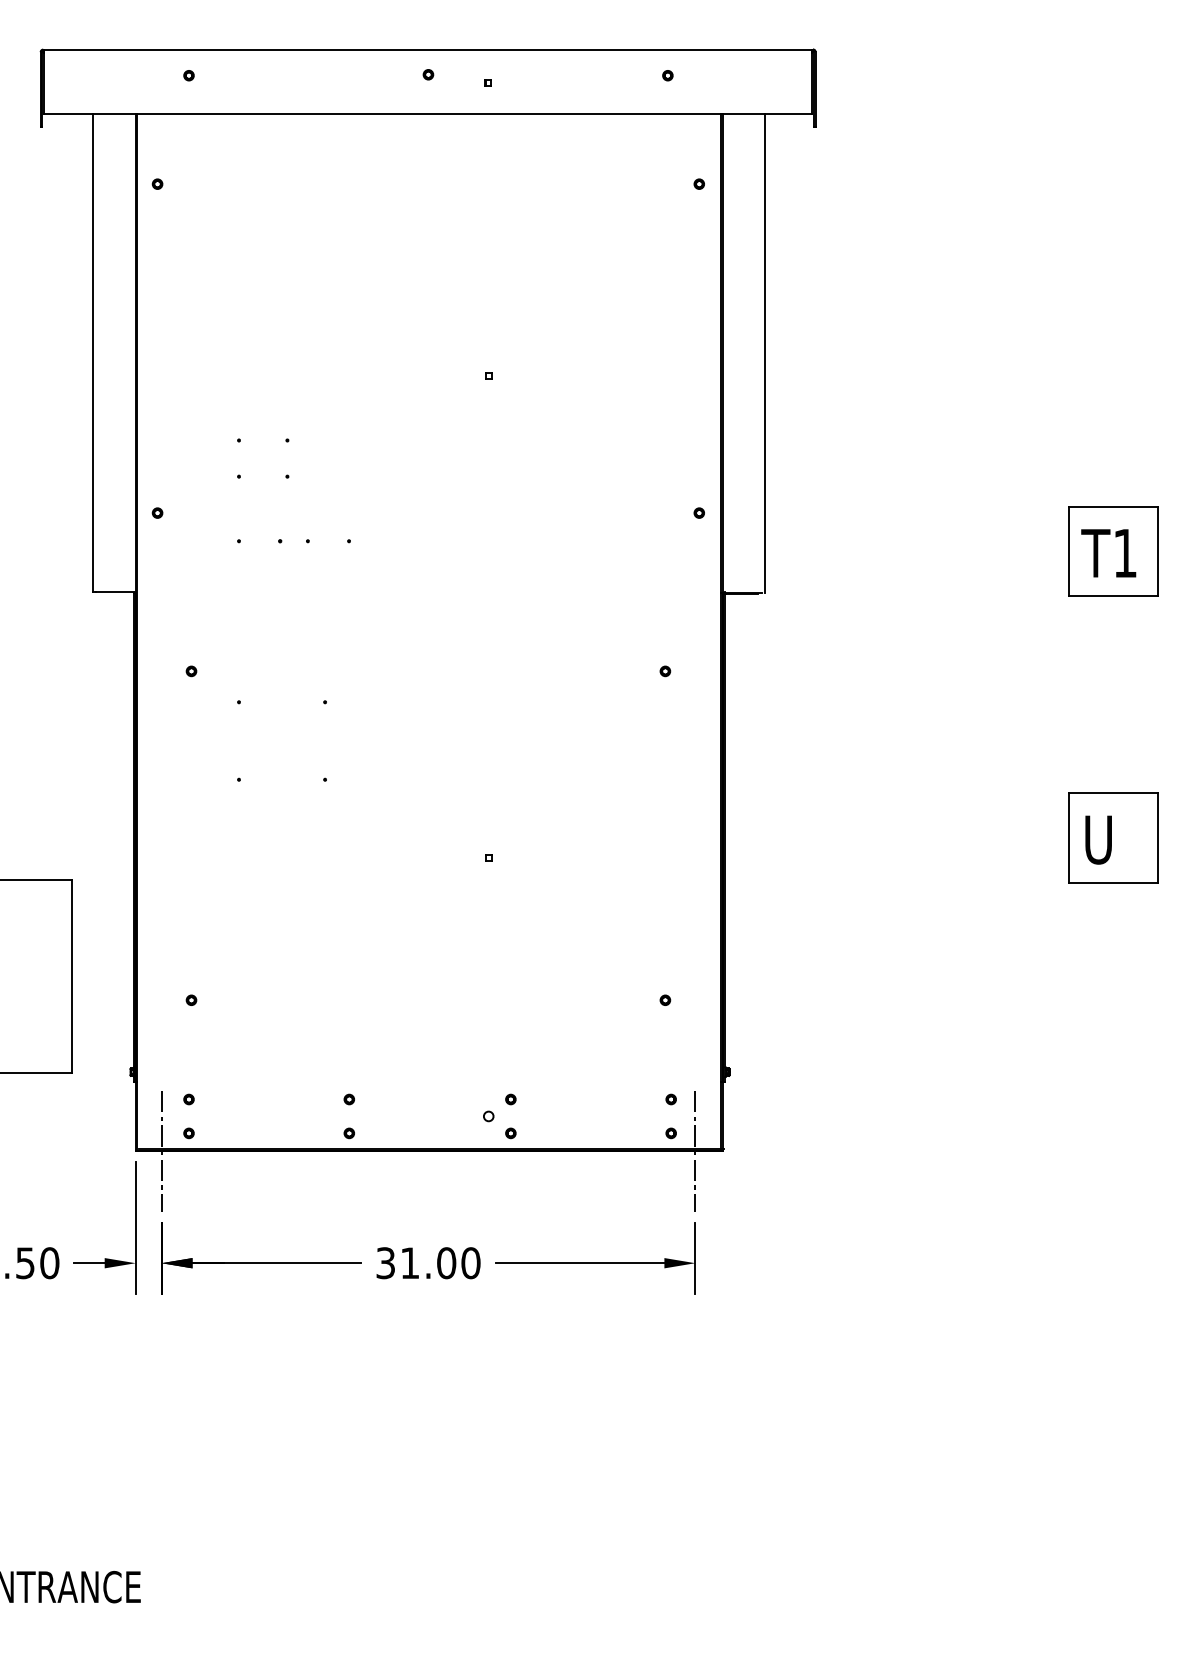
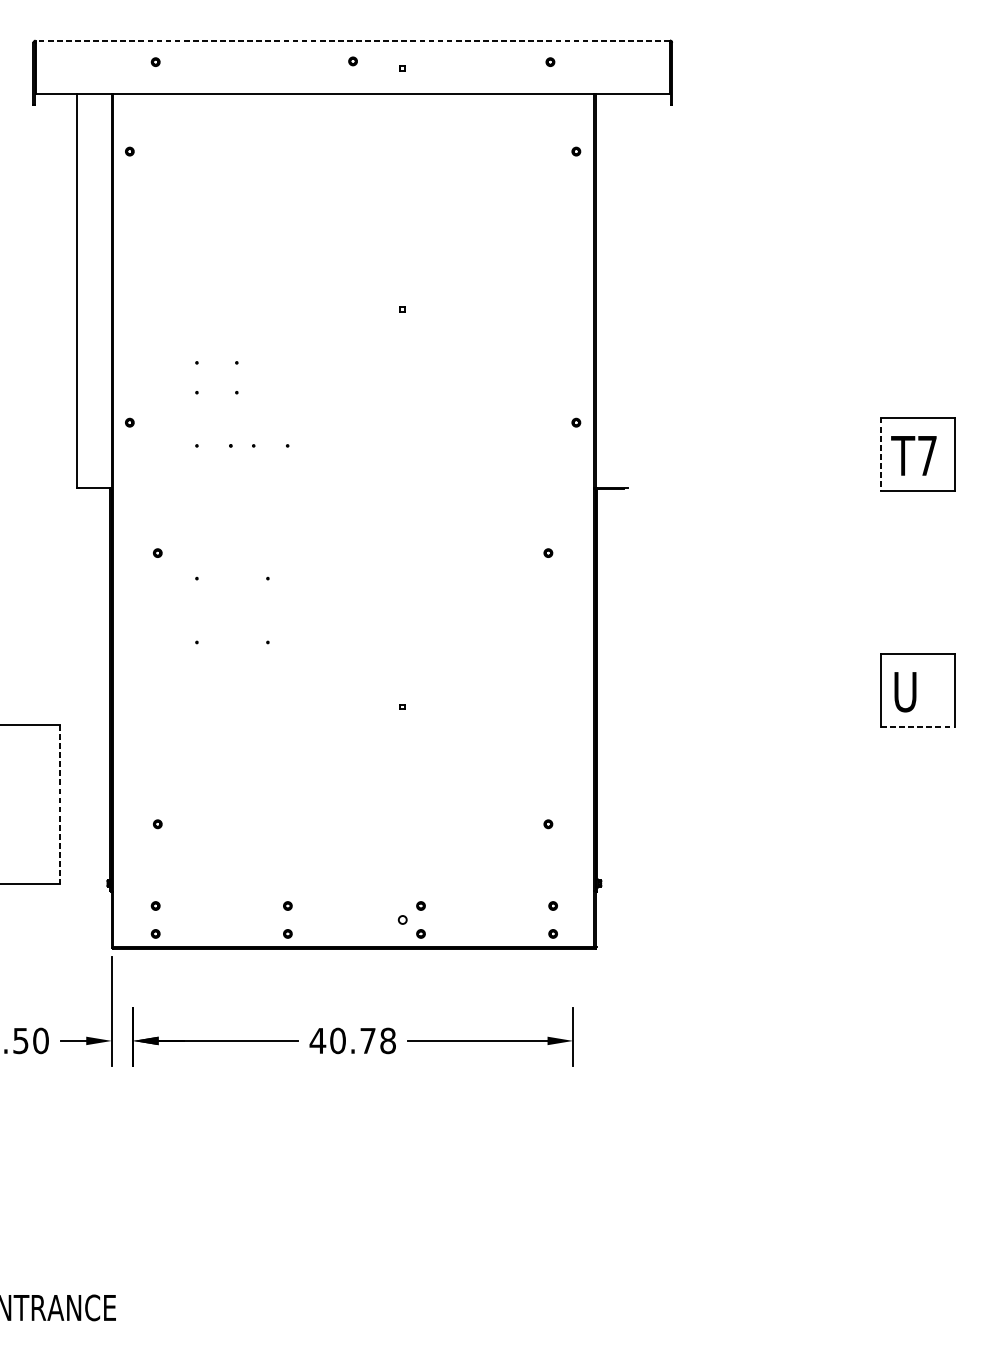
line: (428, 49) -> (353, 40), solid -> dashed
line: (764, 353) -> (630, 291), removed
line: (1069, 551) -> (881, 454), solid -> dashed
text: (1125, 553) -> (927, 455), T1 -> T7
line: (1113, 882) -> (917, 727), solid -> dashed
line: (72, 976) -> (59, 804), solid -> dashed
line: (161, 1150) -> (133, 948), removed
line: (695, 1150) -> (573, 948), removed
text: (427, 1263) -> (352, 1041), 31.00 -> 40.78

